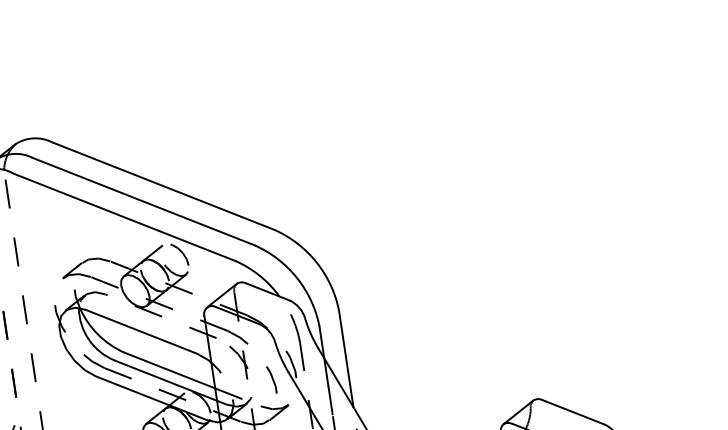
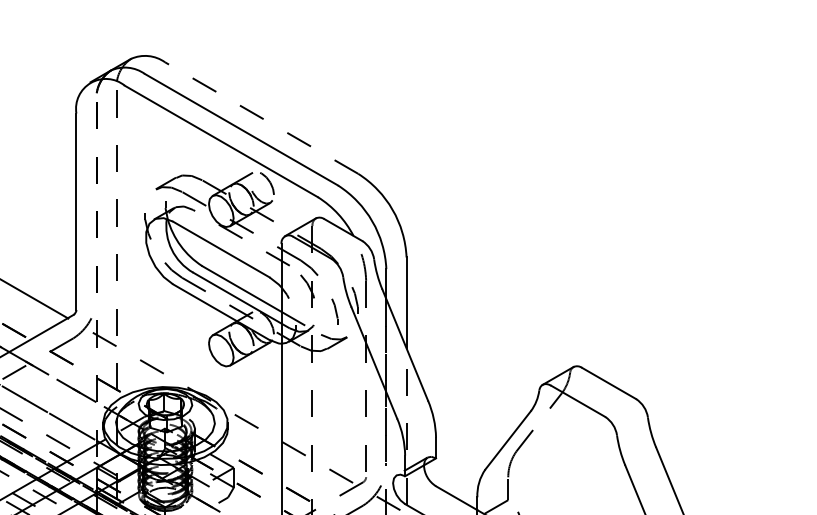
line: (163, 186) -> (261, 118), solid -> dashed

